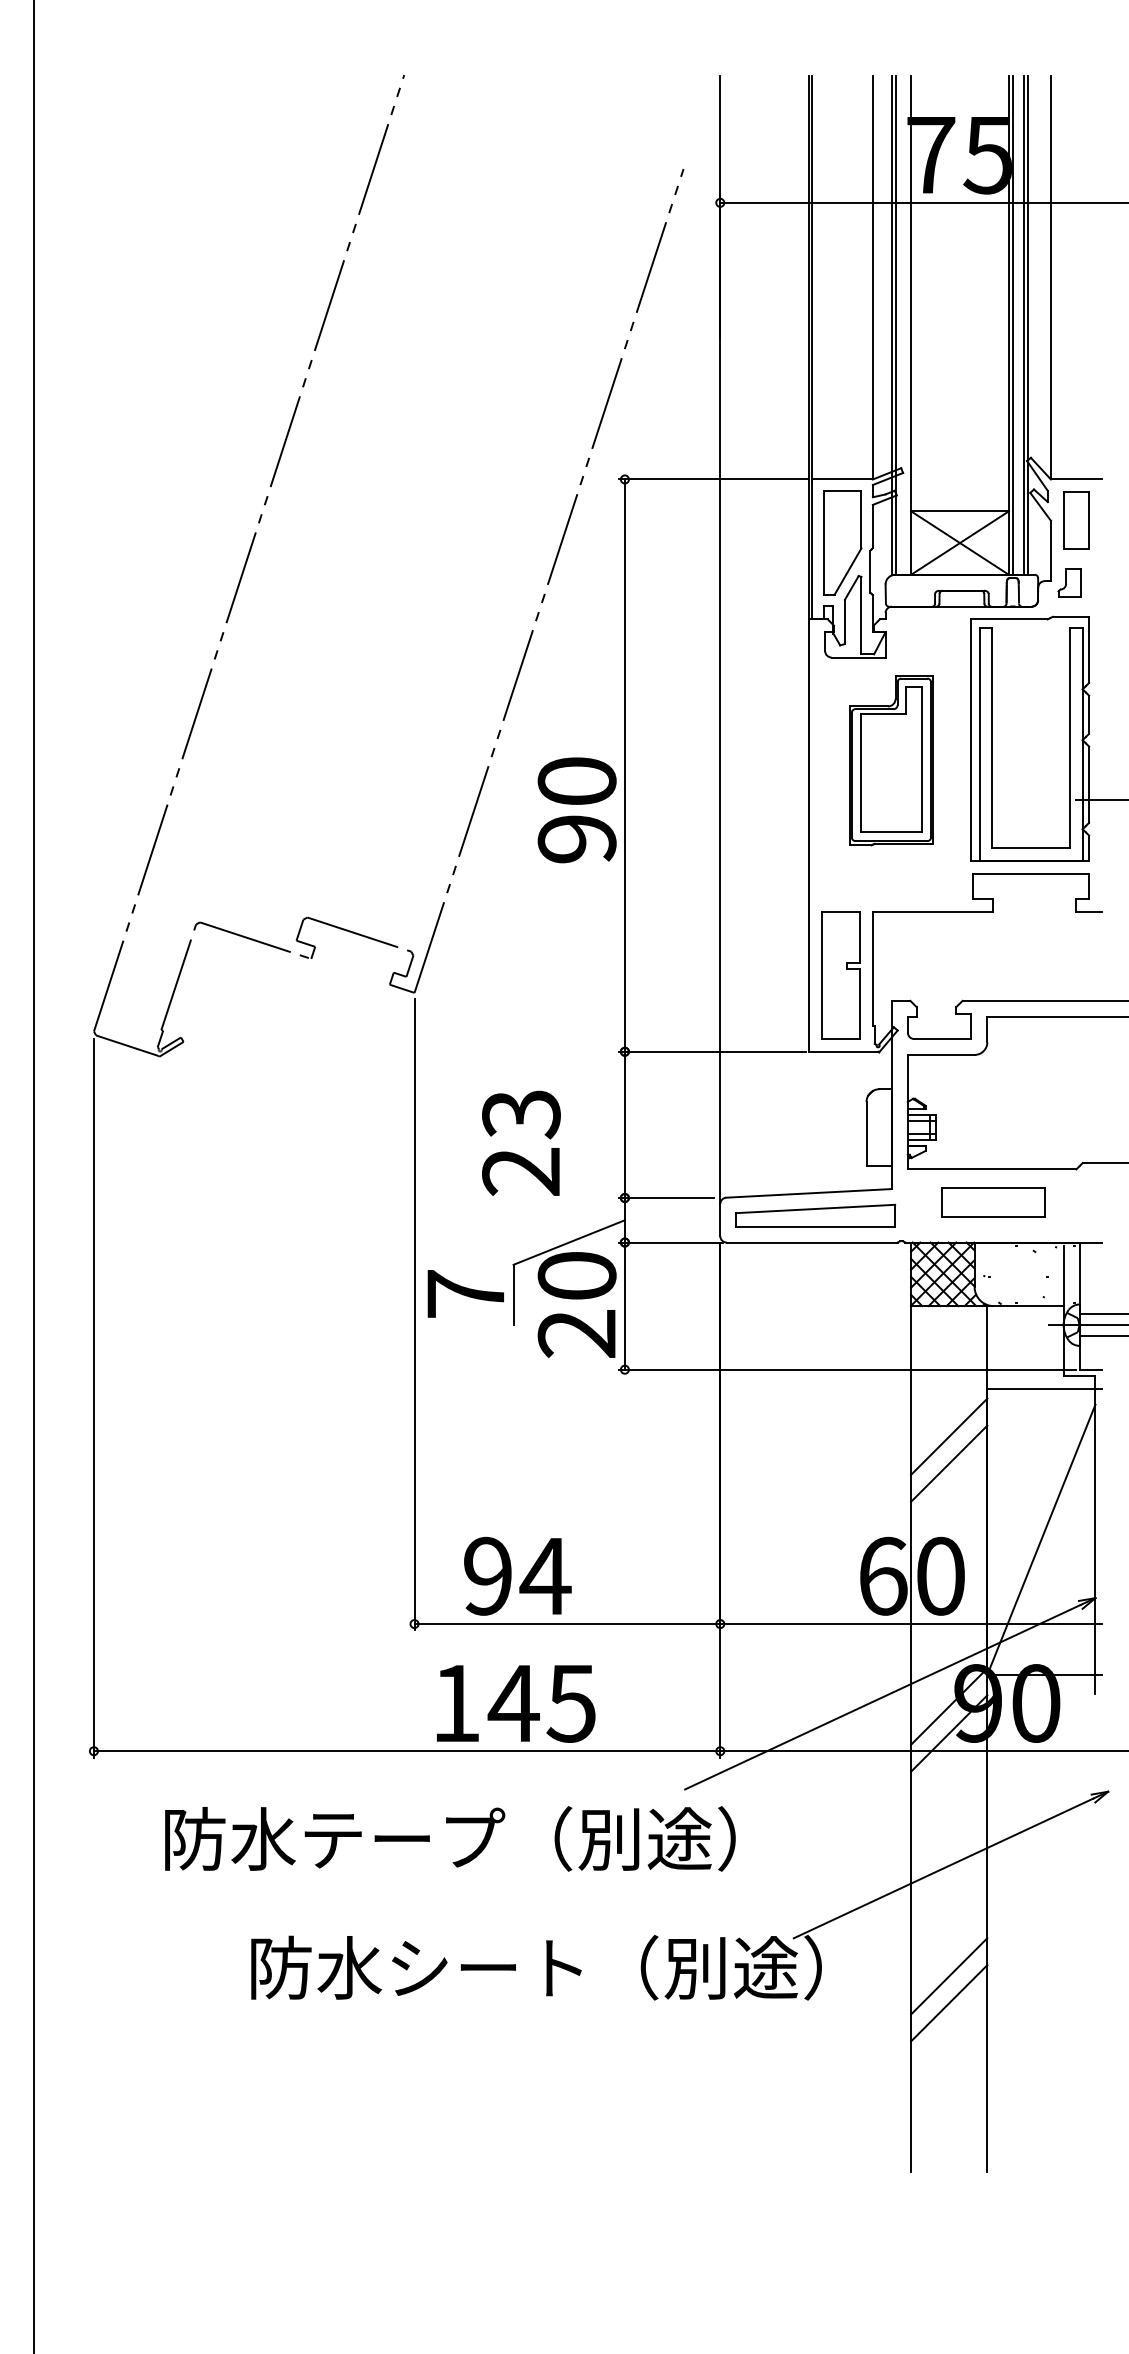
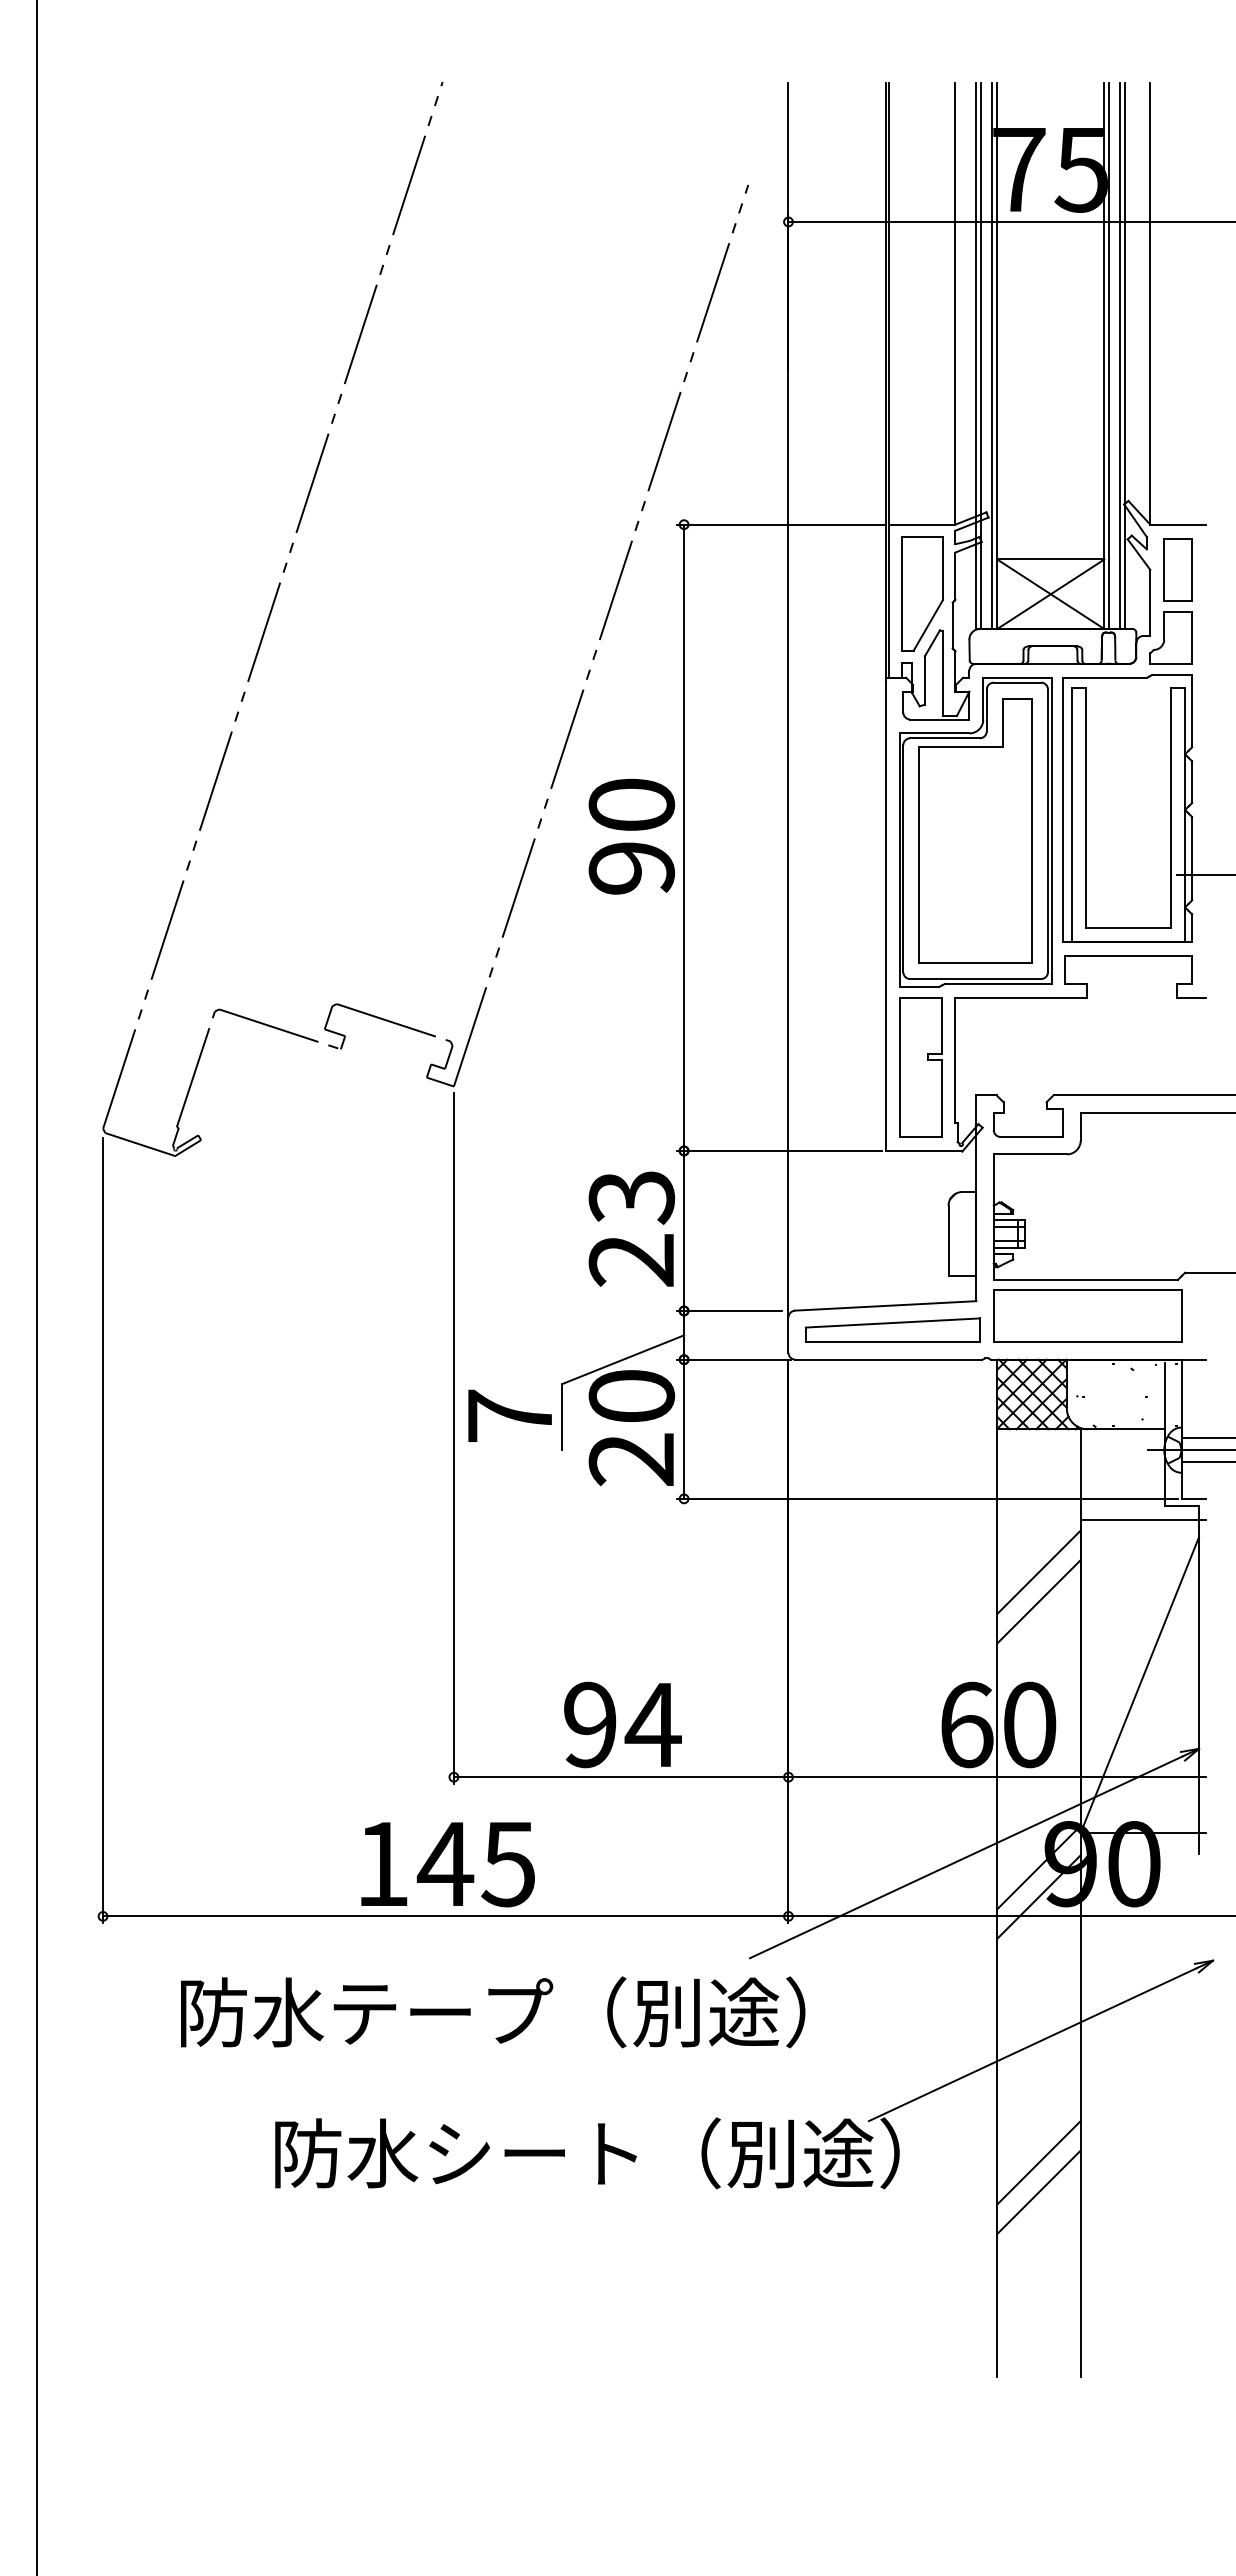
line: (906, 324) -> (992, 355), added
part: (1069, 582) -> (1170, 637), size x1.67
part: (891, 760) -> (975, 832), size x1.67
text: (576, 810) -> (631, 836), moved
text: (521, 1142) -> (631, 1228), moved
part: (993, 1202) -> (1087, 1315), size x1.67
text: (517, 1575) -> (622, 1724), moved
text: (515, 1703) -> (447, 1864), moved

